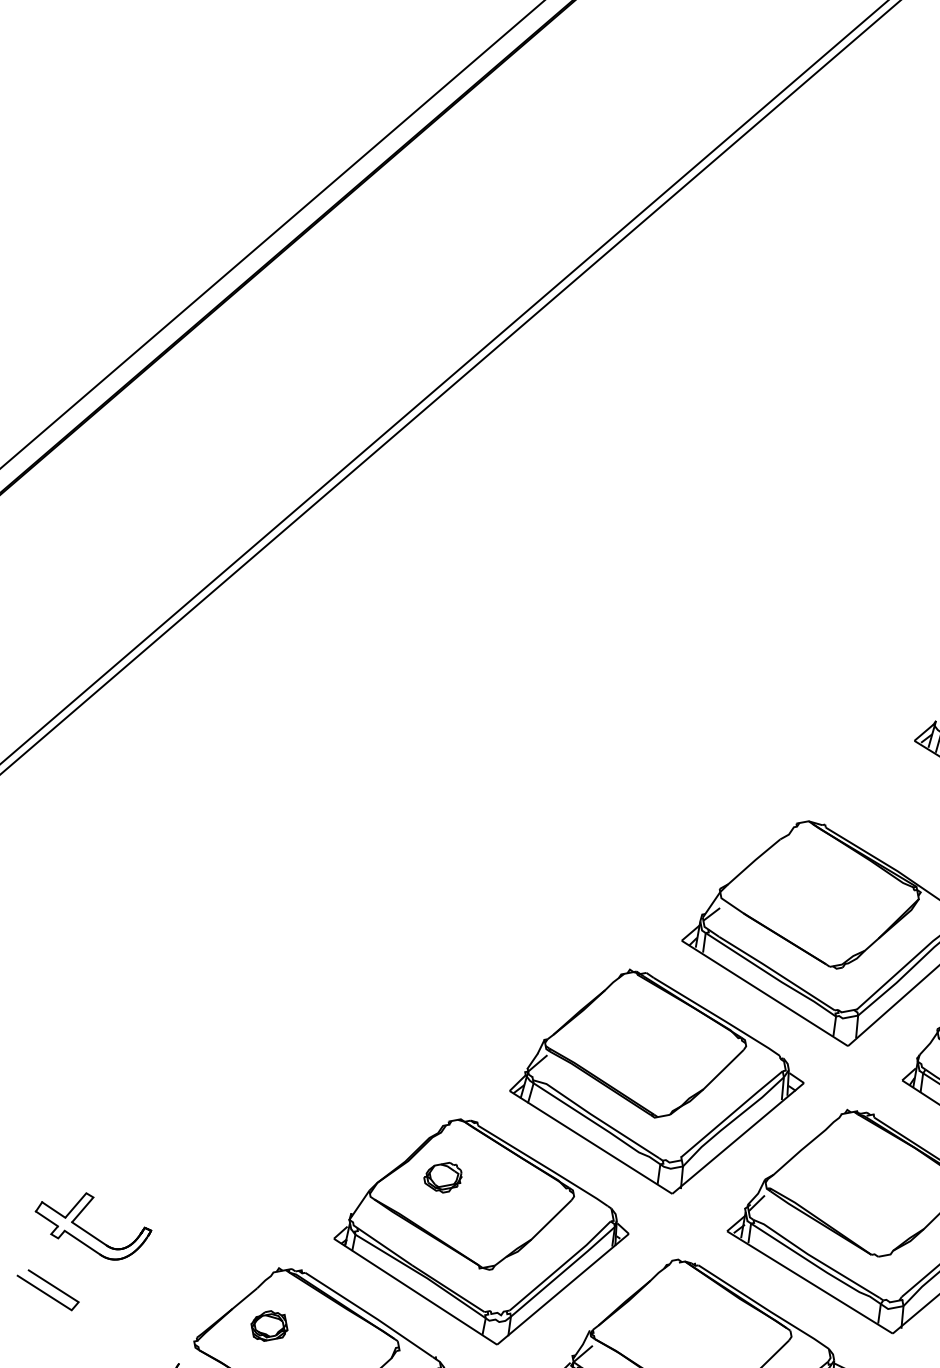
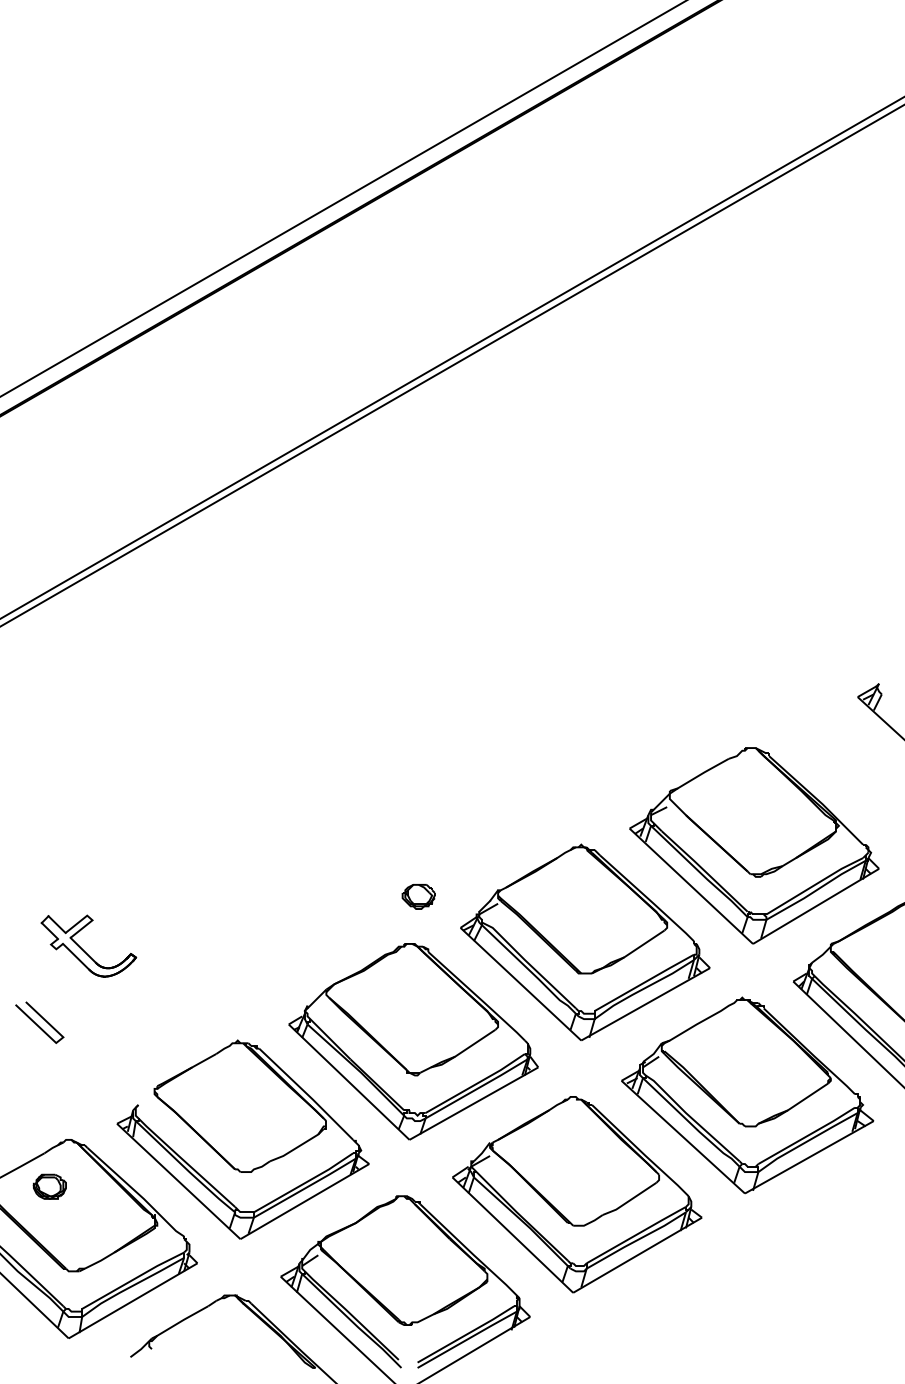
part: (443, 1177) -> (418, 896), moved
part: (89, 1232) -> (83, 949), moved
part: (268, 1325) -> (219, 1087), removed

